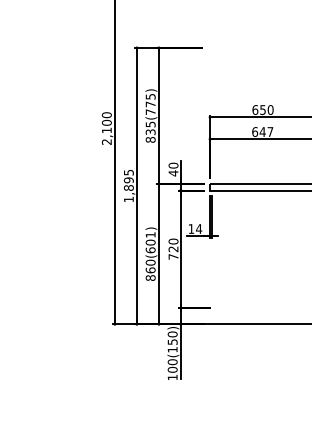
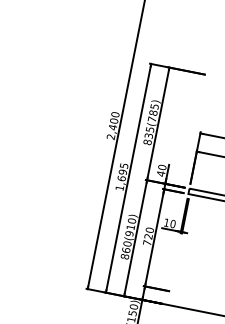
text: (150, 104) -> (153, 113), 835(775) -> 835(785)
text: (106, 130) -> (112, 127), 2,100 -> 2,400
text: (128, 187) -> (121, 178), 1,895 -> 1,695
text: (199, 228) -> (173, 223), 14 -> 10
text: (150, 242) -> (130, 227), 860(601) -> 860(910)

